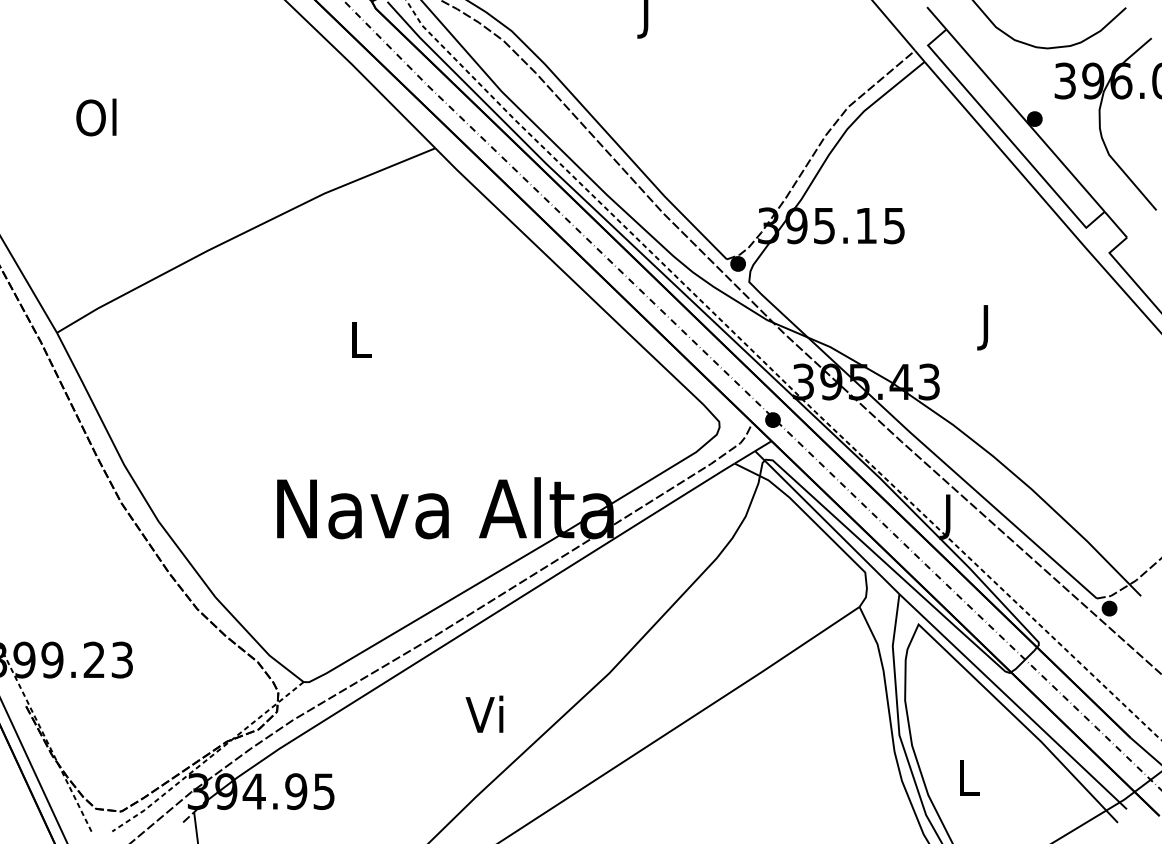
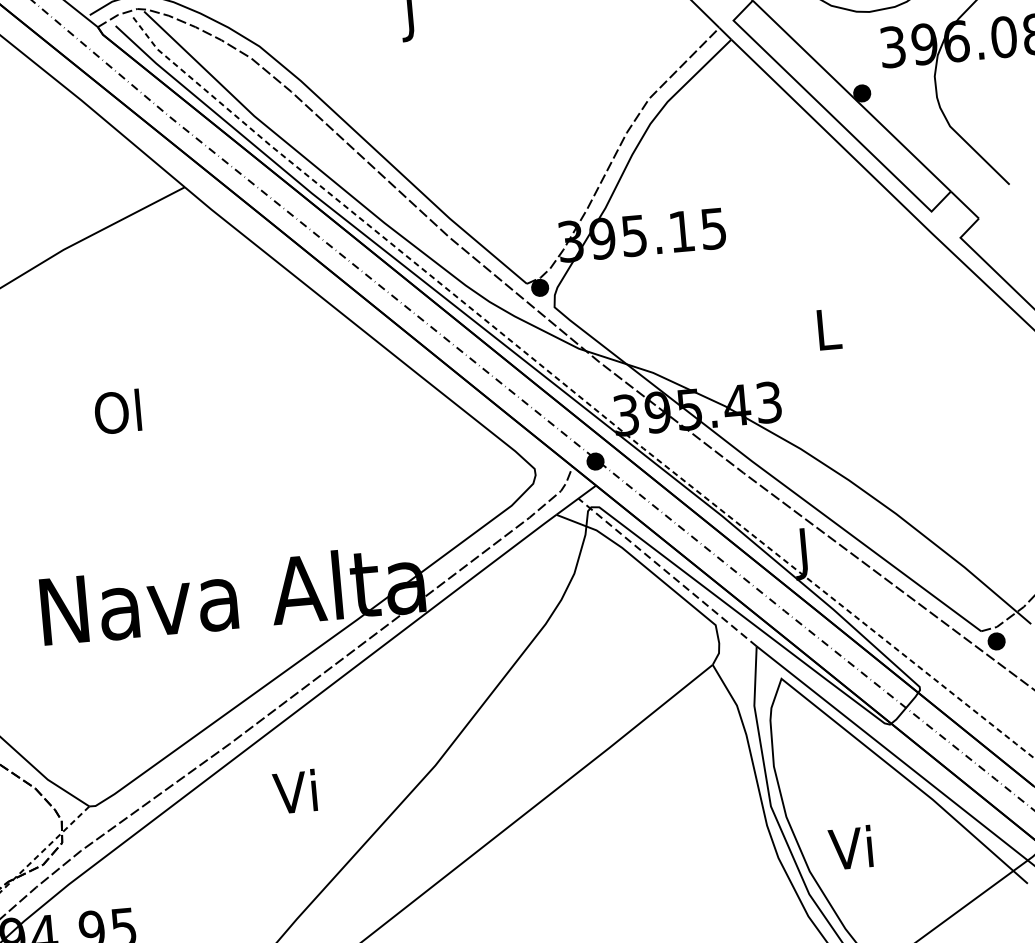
text: (987, 327) -> (829, 334), J -> L
text: (359, 339) -> (118, 411), L -> Ol
line: (827, 522) -> (667, 572), solid -> dashed
text: (484, 713) -> (294, 790), moved
text: (965, 777) -> (850, 847), L -> Vi

